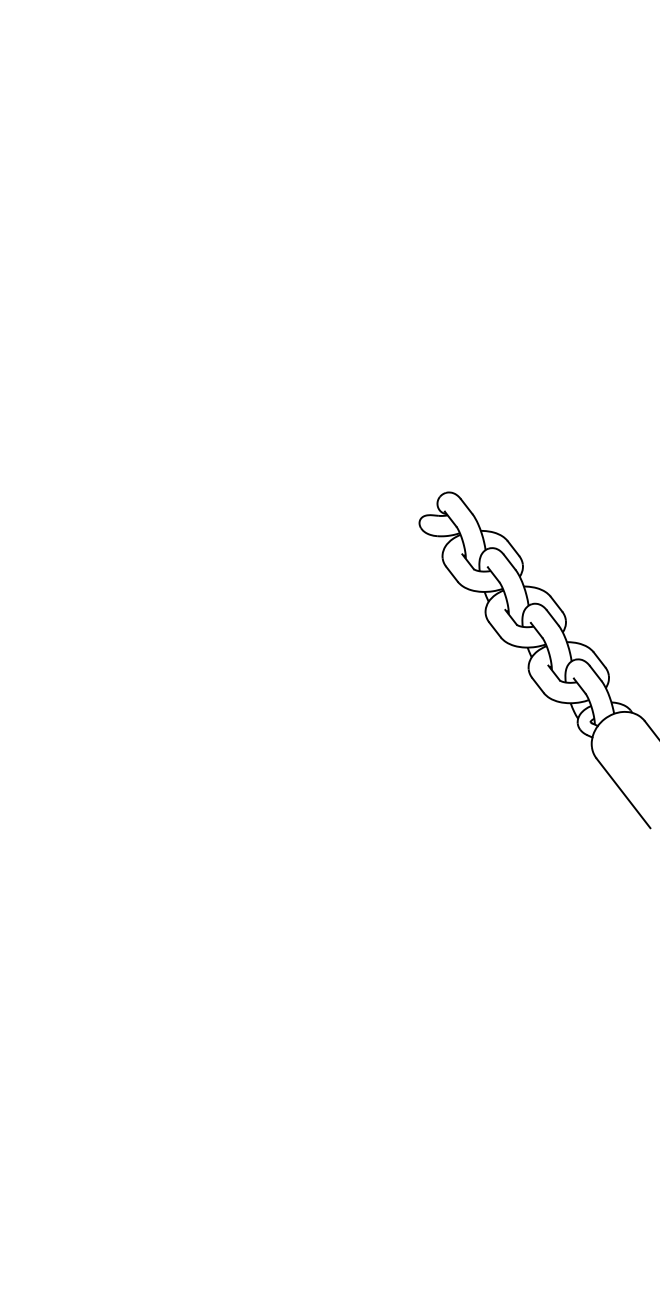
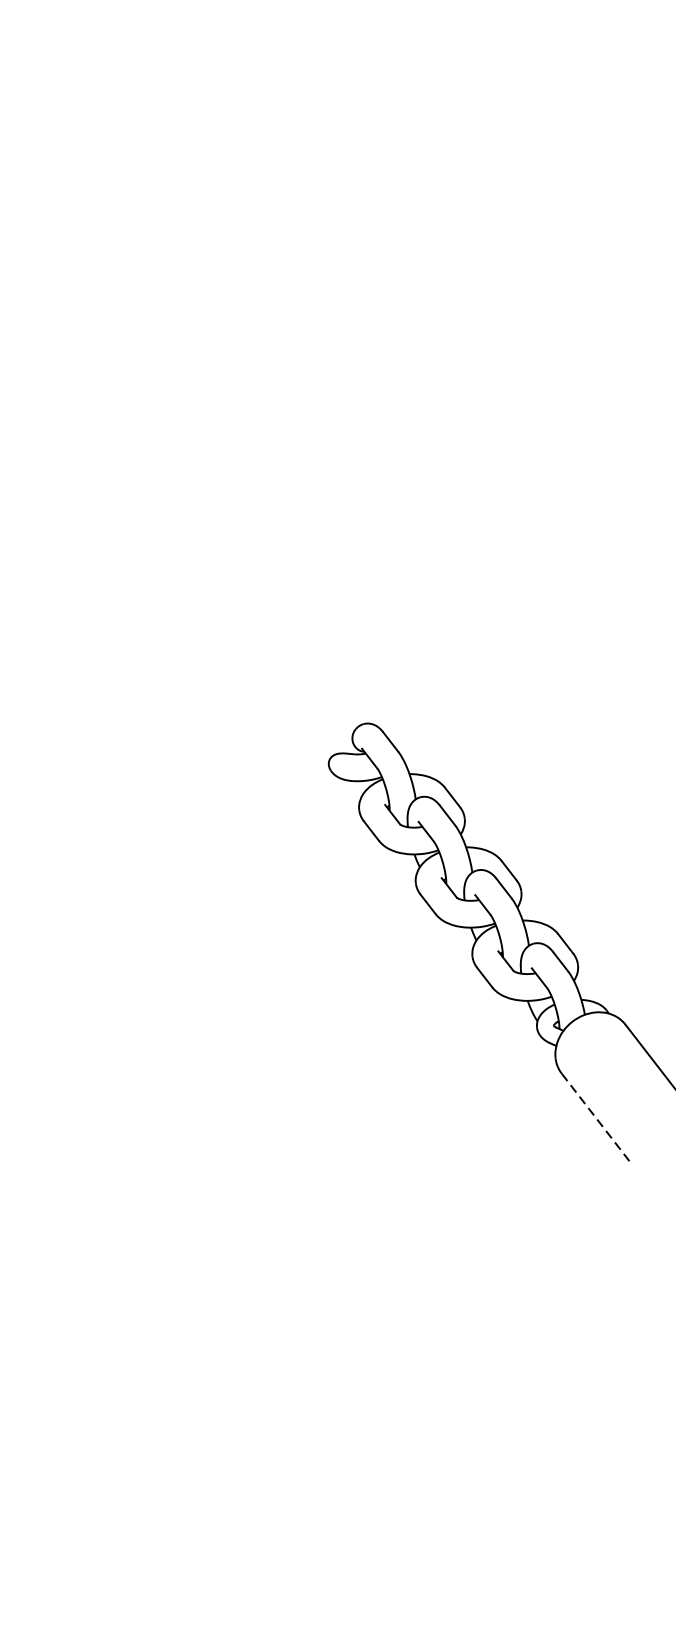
line: (623, 793) -> (597, 1119), solid -> dashed

